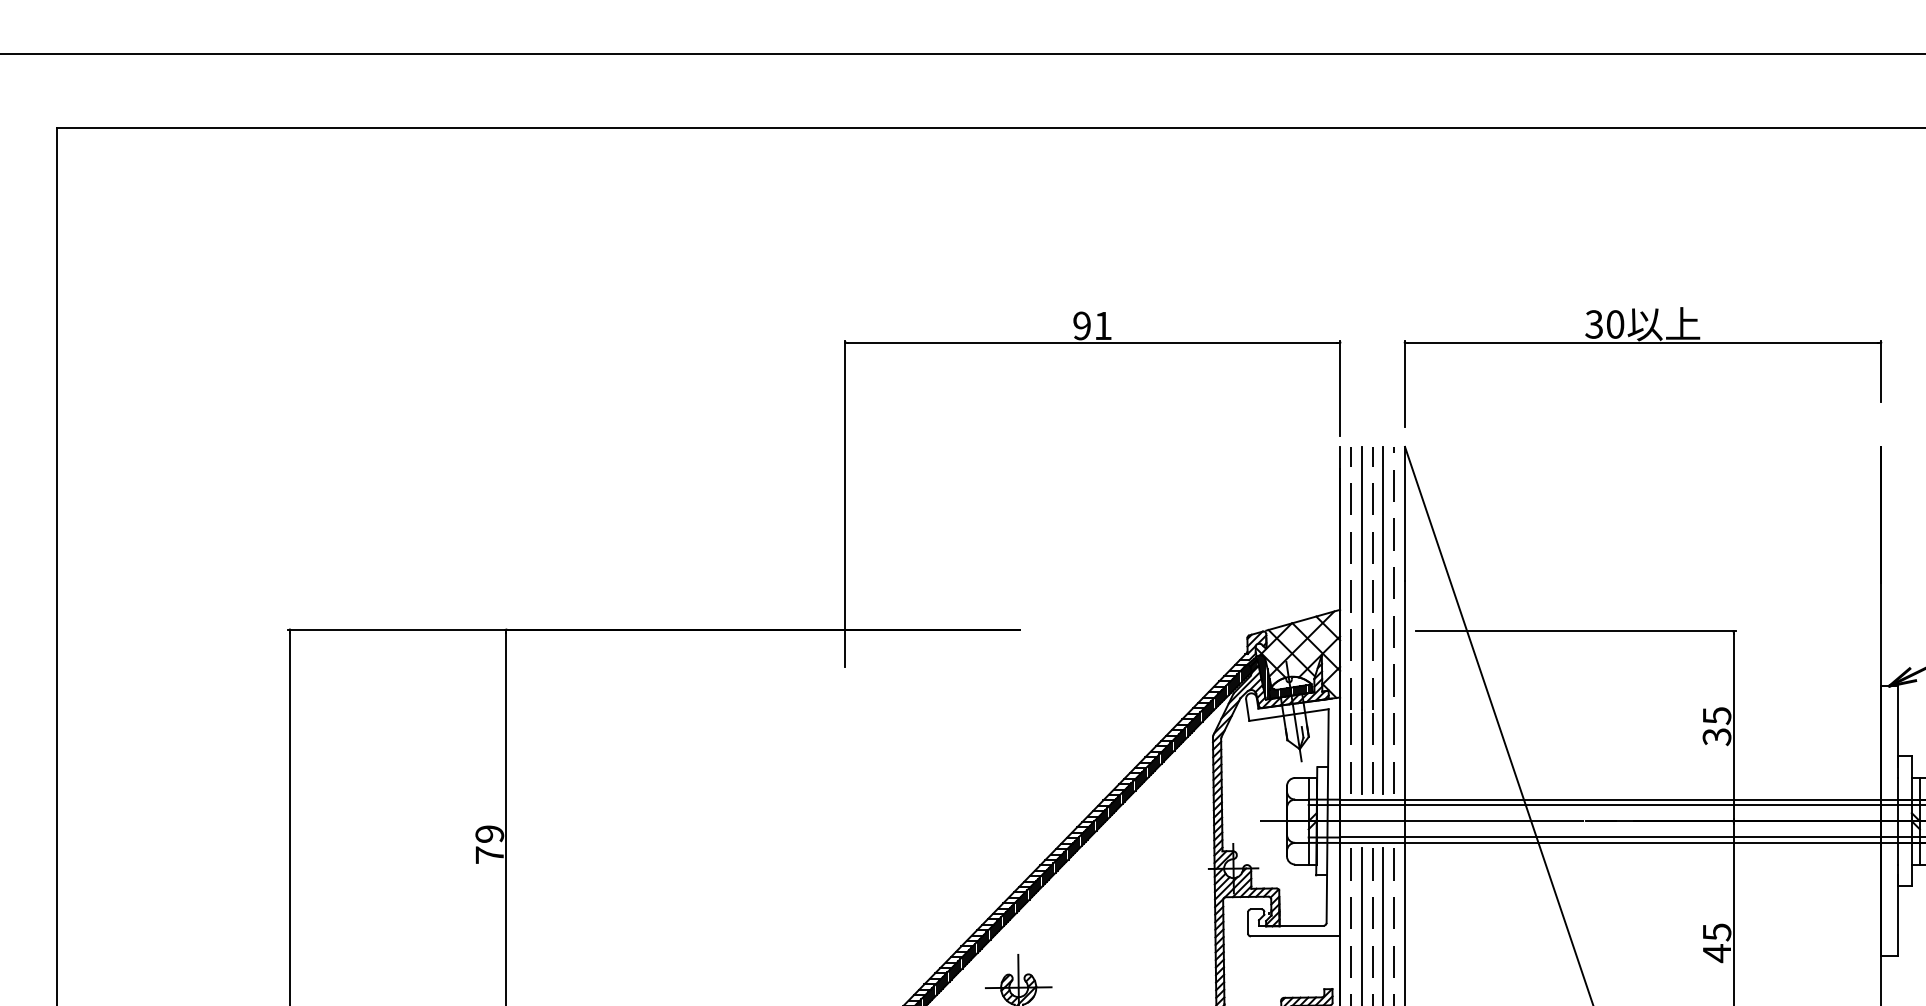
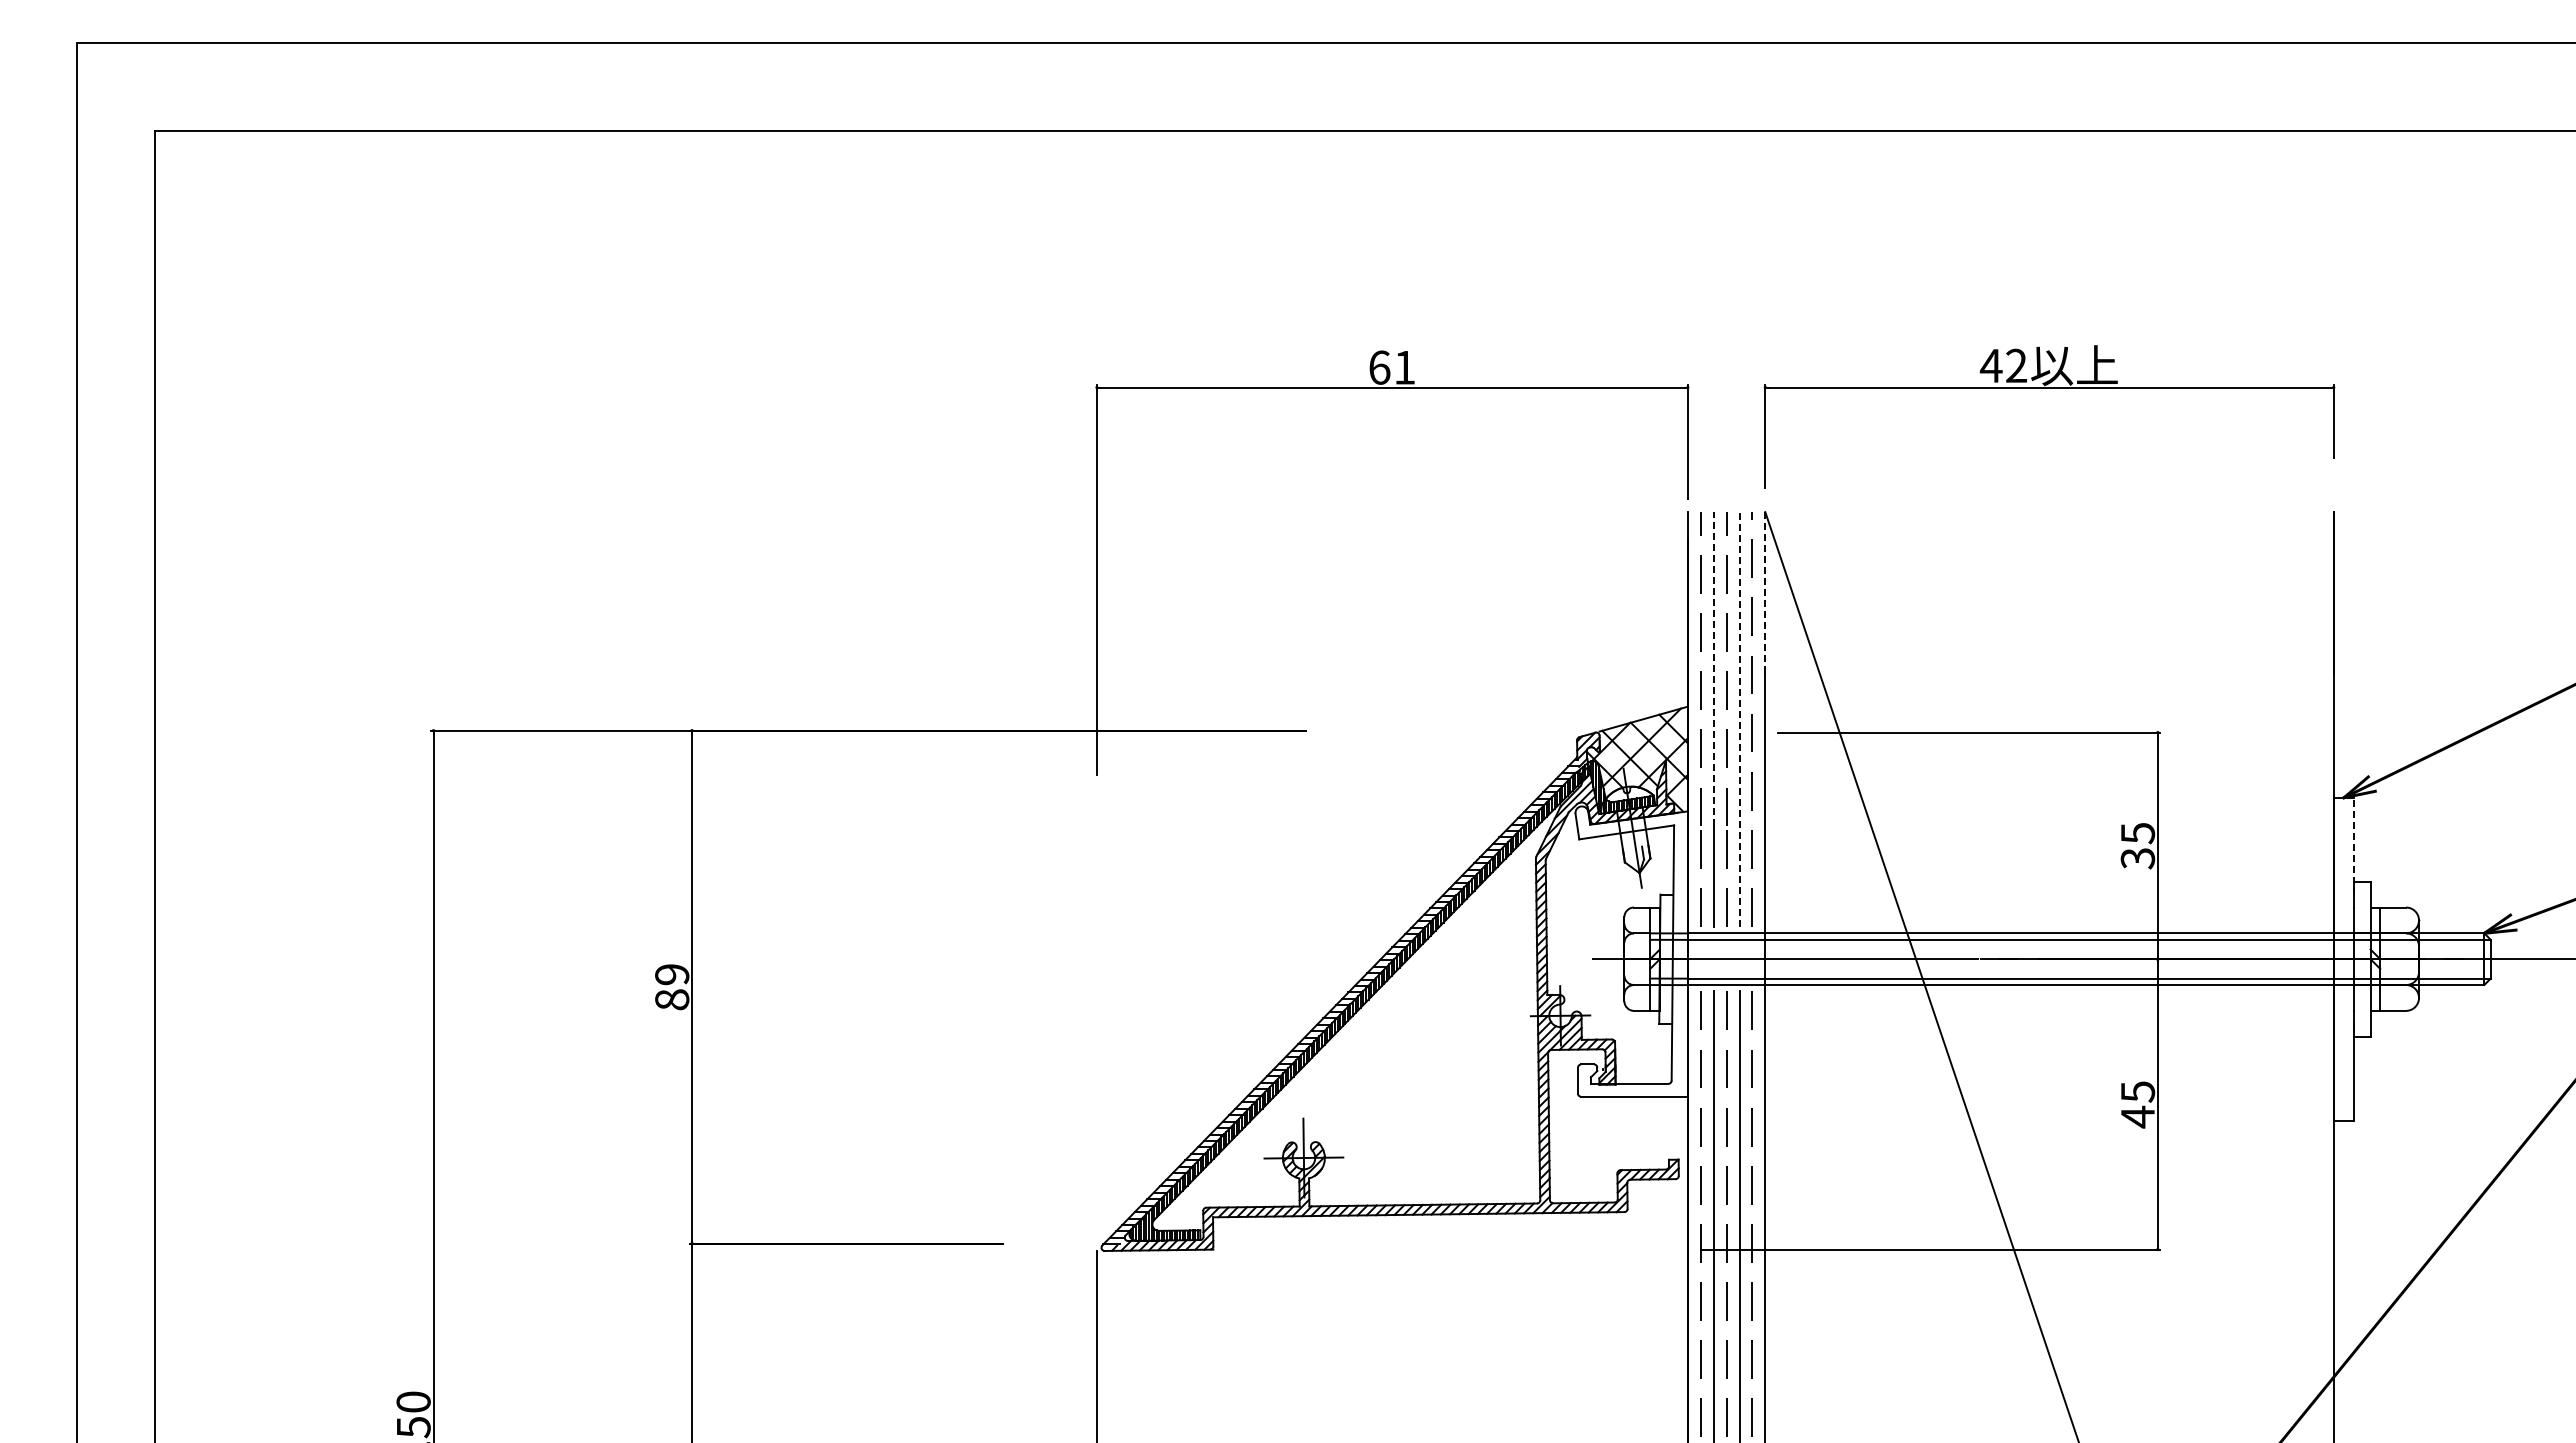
text: (1604, 324) -> (2003, 365), 30 -> 42
text: (1081, 325) -> (1379, 367), 91 -> 61
line: (1405, 513) -> (1765, 591), solid -> dashed
line: (1361, 577) -> (1713, 668), solid -> dashed
line: (1383, 619) -> (1739, 718), solid -> dashed
line: (1898, 726) -> (2354, 845), solid -> dashed
text: (490, 854) -> (672, 999), 79 -> 89

